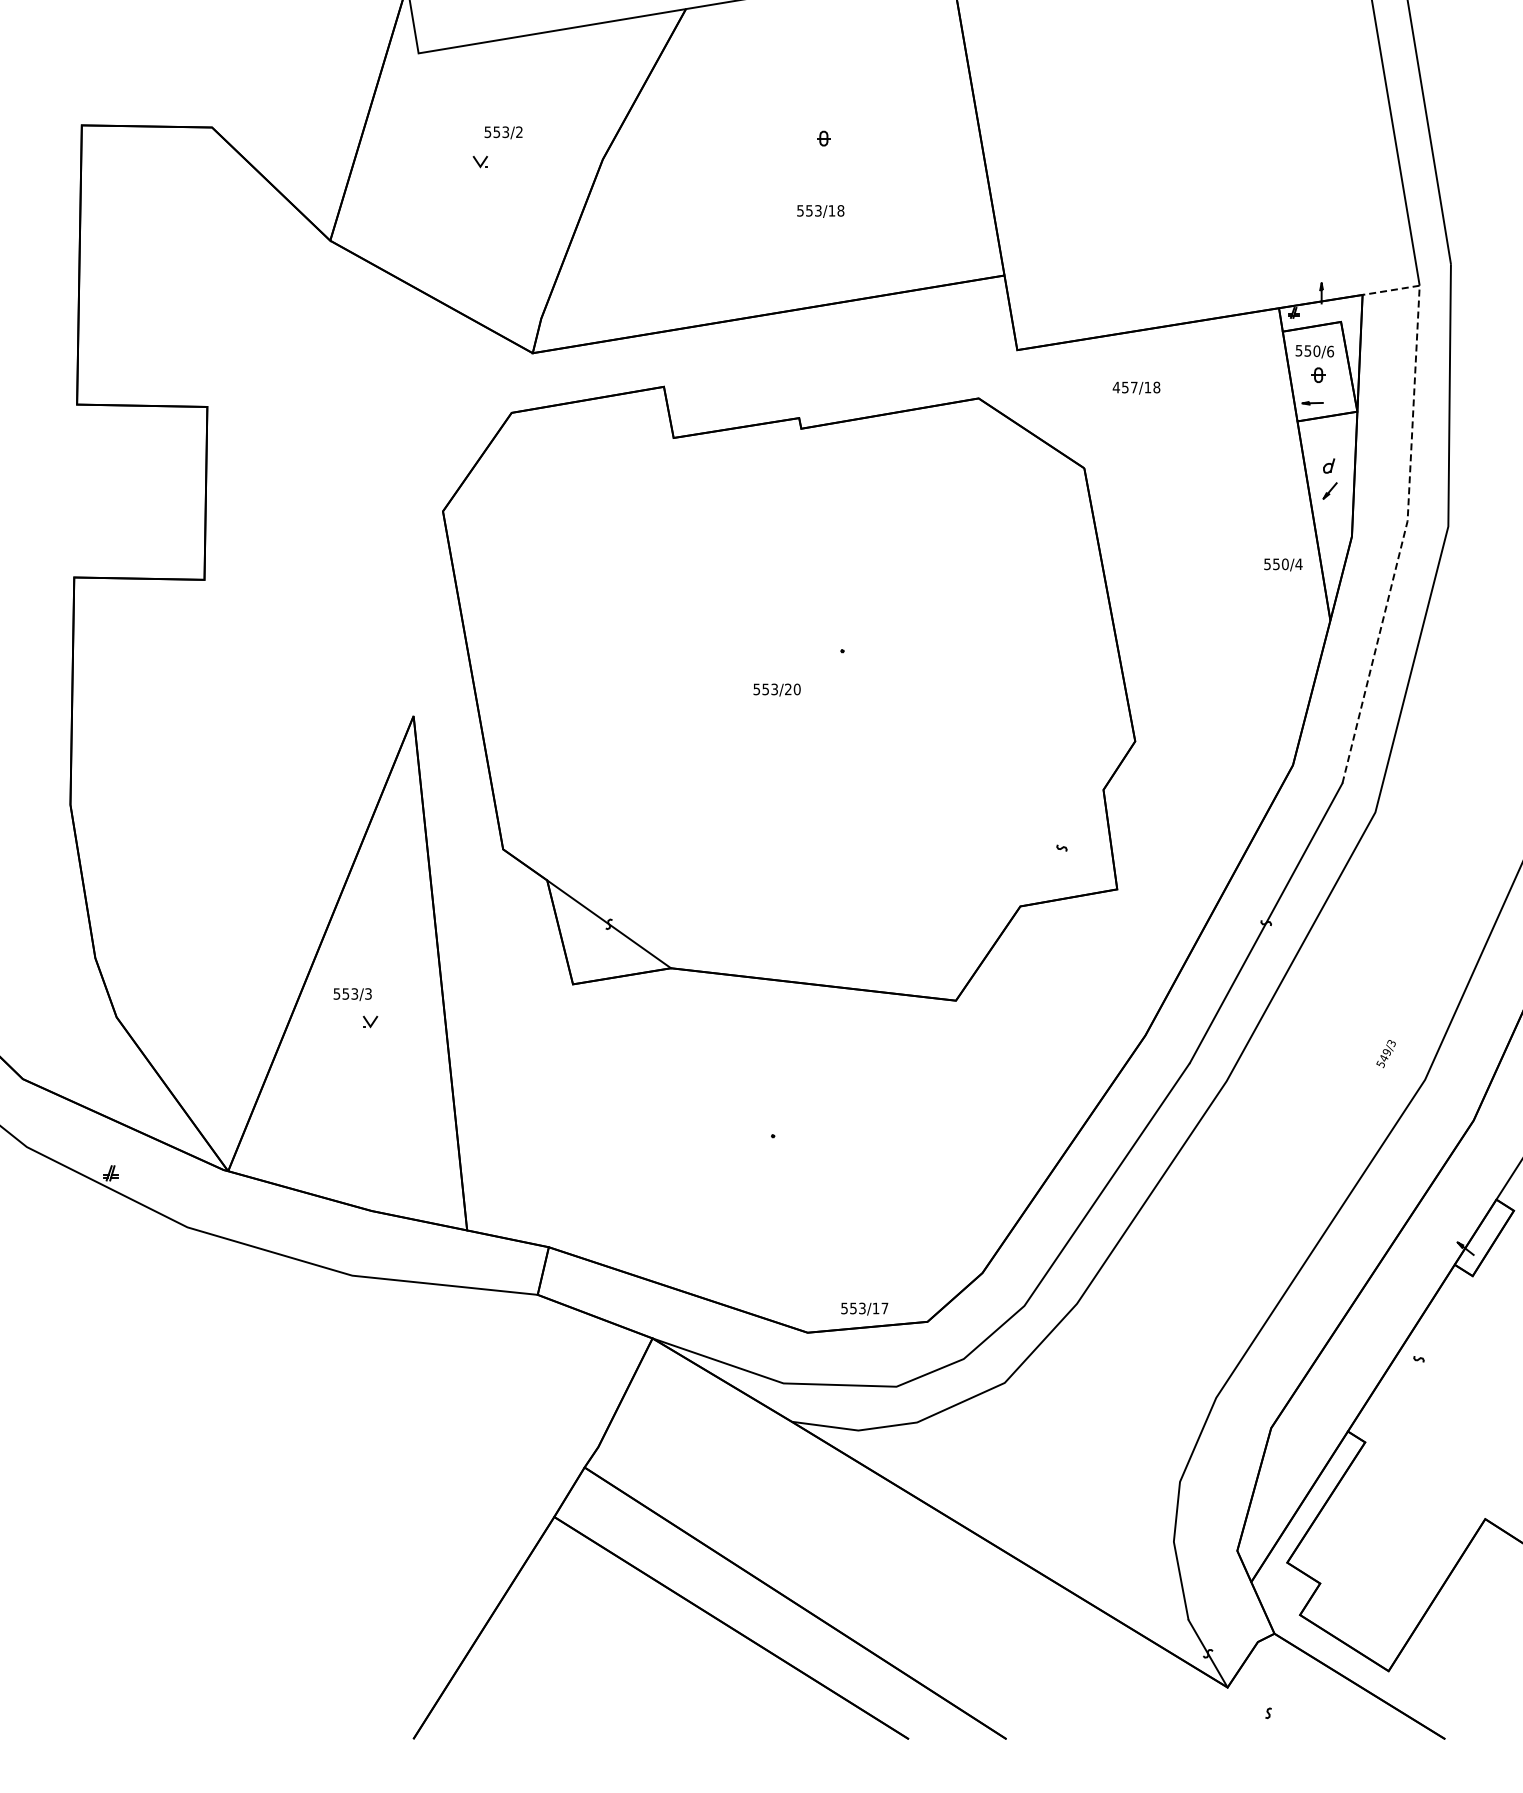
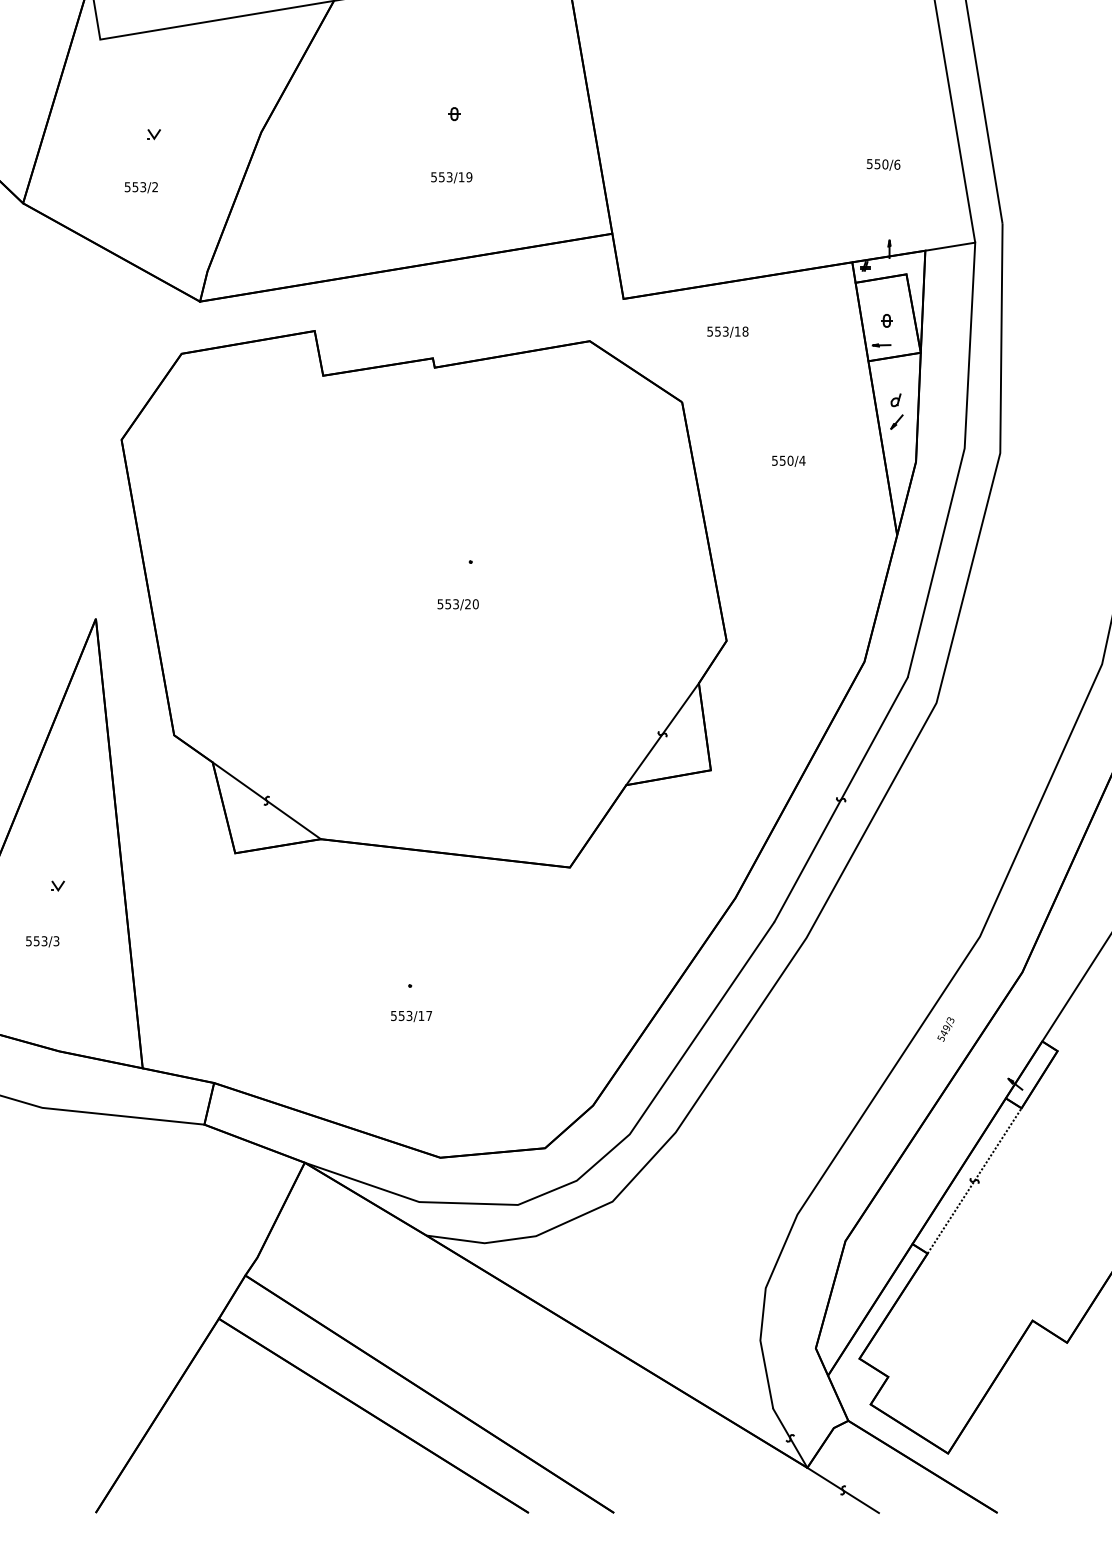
text: (503, 132) -> (141, 187), moved
text: (840, 210) -> (469, 176), 553/18 -> 553/19
text: (1314, 351) -> (883, 164), moved
text: (1124, 387) -> (717, 331), 457/18 -> 553/18
line: (1408, 509) -> (965, 438), dashed -> solid
text: (1283, 564) -> (788, 460), moved
text: (776, 689) -> (457, 604), moved
line: (1061, 847) -> (662, 733), added
text: (352, 994) -> (42, 941), moved
text: (1385, 1054) -> (945, 1029), moved
text: (864, 1308) -> (411, 1015), moved
line: (1418, 1359) -> (974, 1181), added
line: (1268, 1713) -> (843, 1490), added

